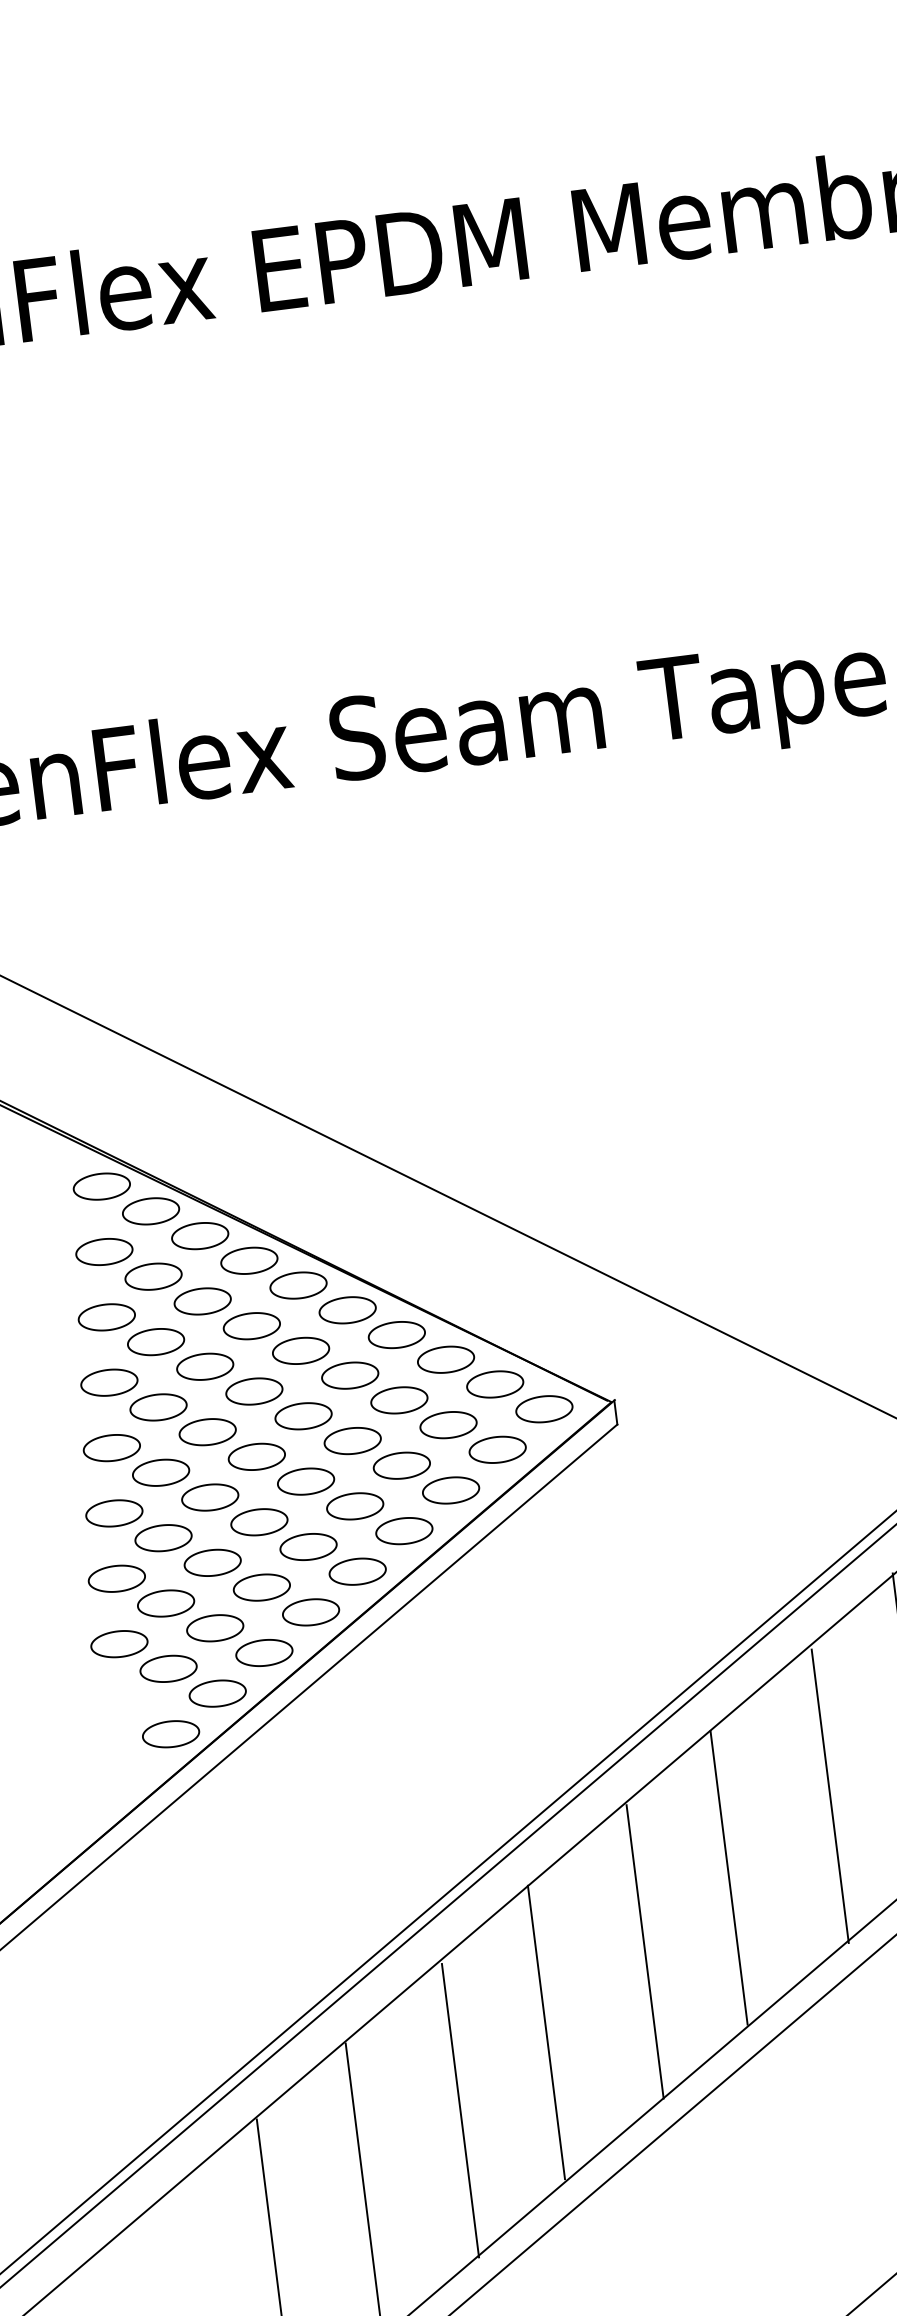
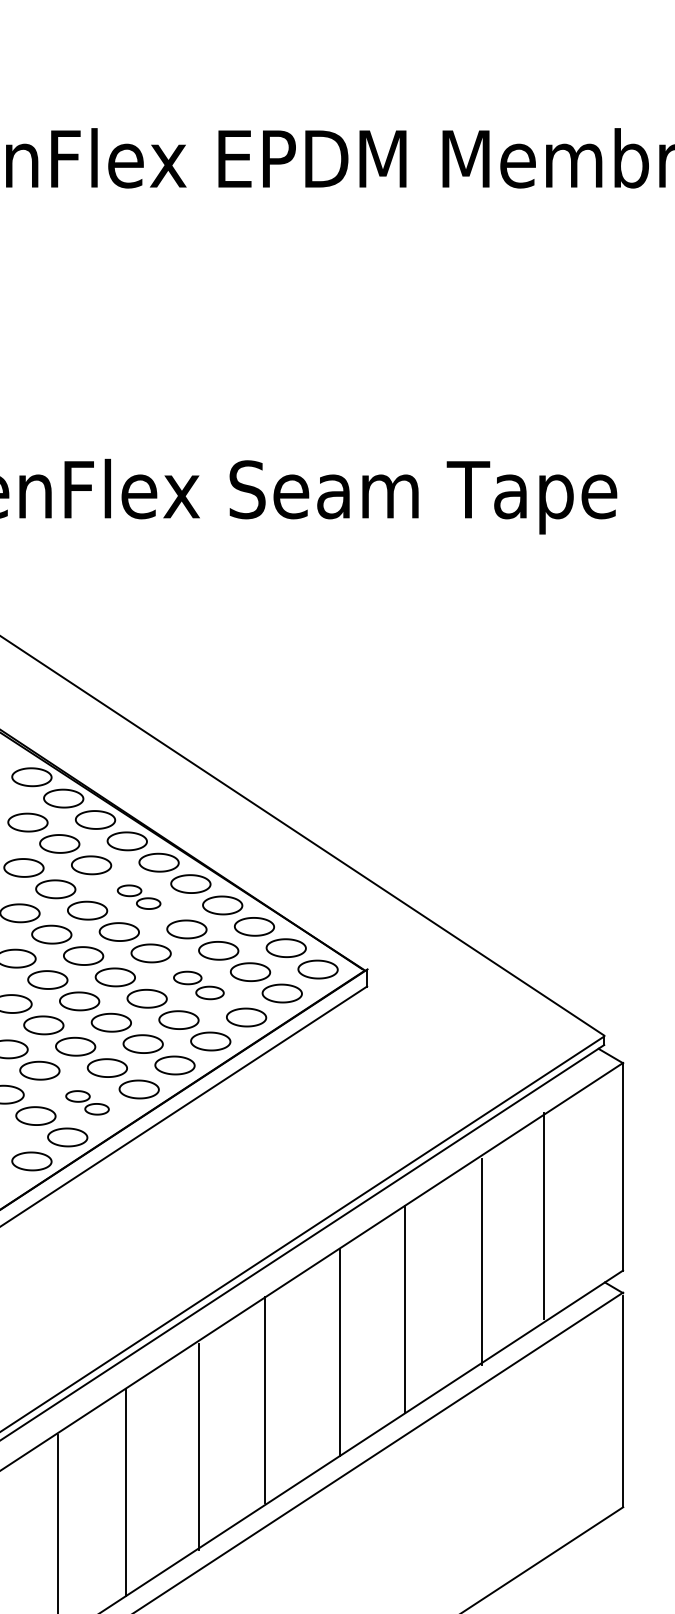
part: (275, 1337) -> (138, 896), size x0.6
part: (376, 1453) -> (198, 985), size x0.7
part: (239, 1640) -> (87, 1102), size x0.6

